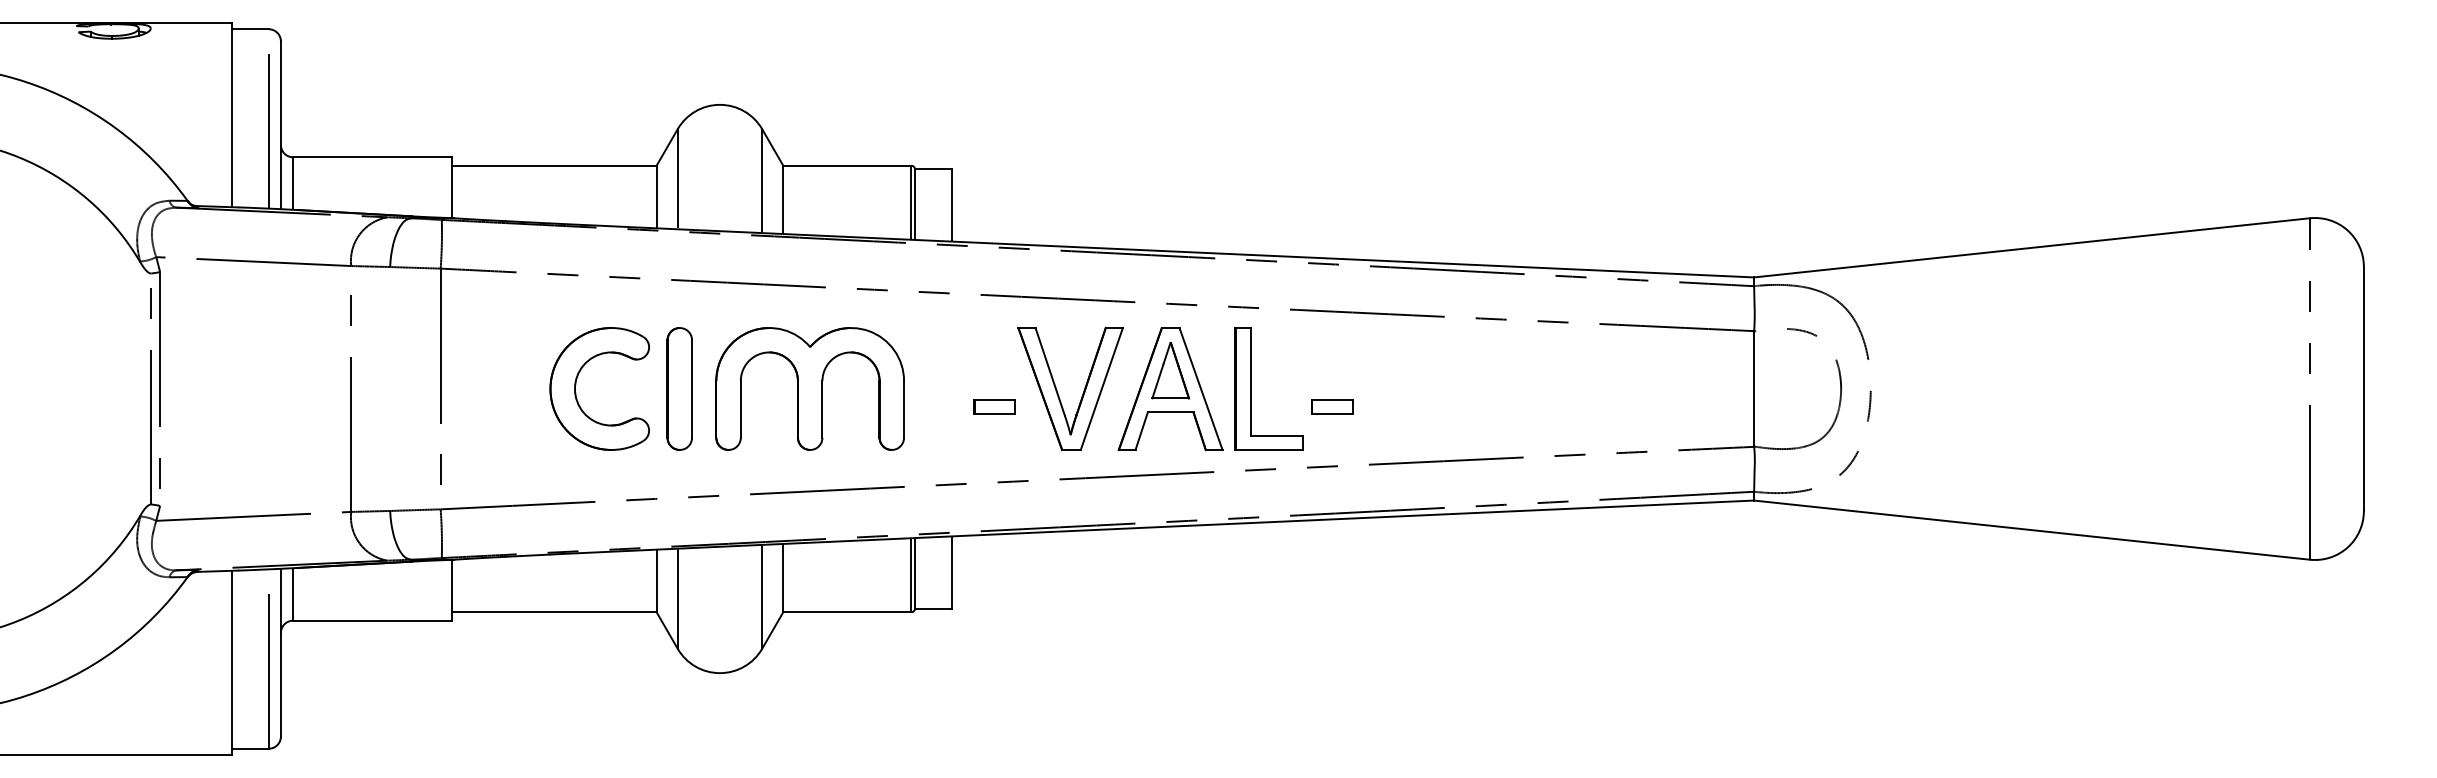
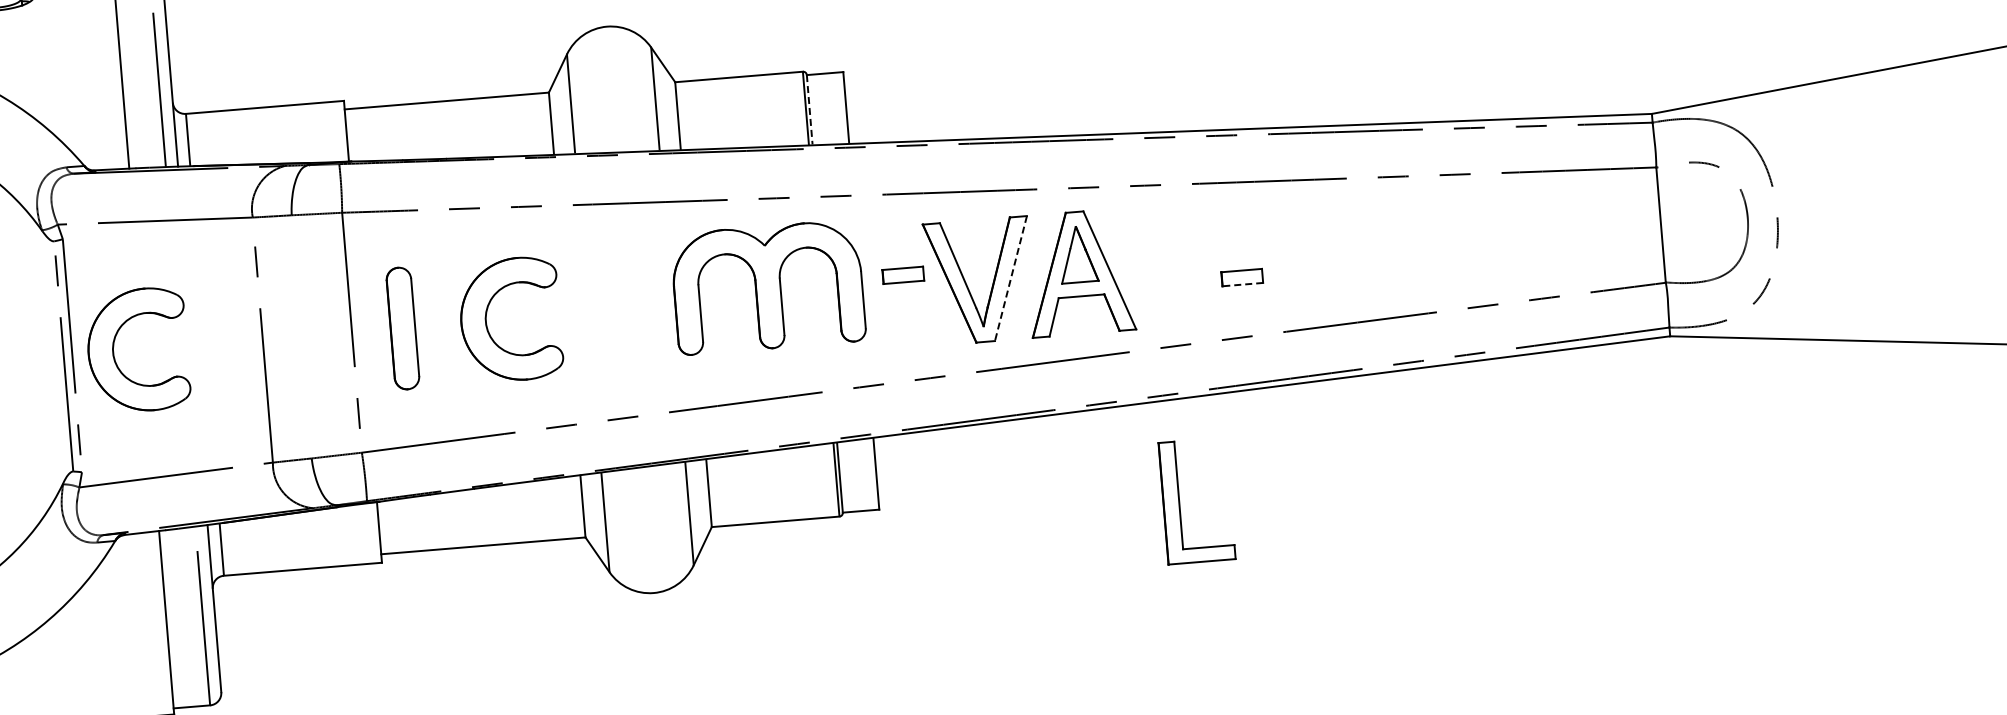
line: (915, 204) -> (810, 109), solid -> dashed
part: (202, 384) -> (114, 347), added
part: (679, 388) -> (402, 328), moved
part: (809, 388) -> (767, 287), moved
part: (1251, 388) -> (1179, 502), moved
line: (1101, 389) -> (1010, 279), solid -> dashed
part: (994, 406) -> (902, 274), moved
line: (1332, 414) -> (1242, 285), solid -> dashed

